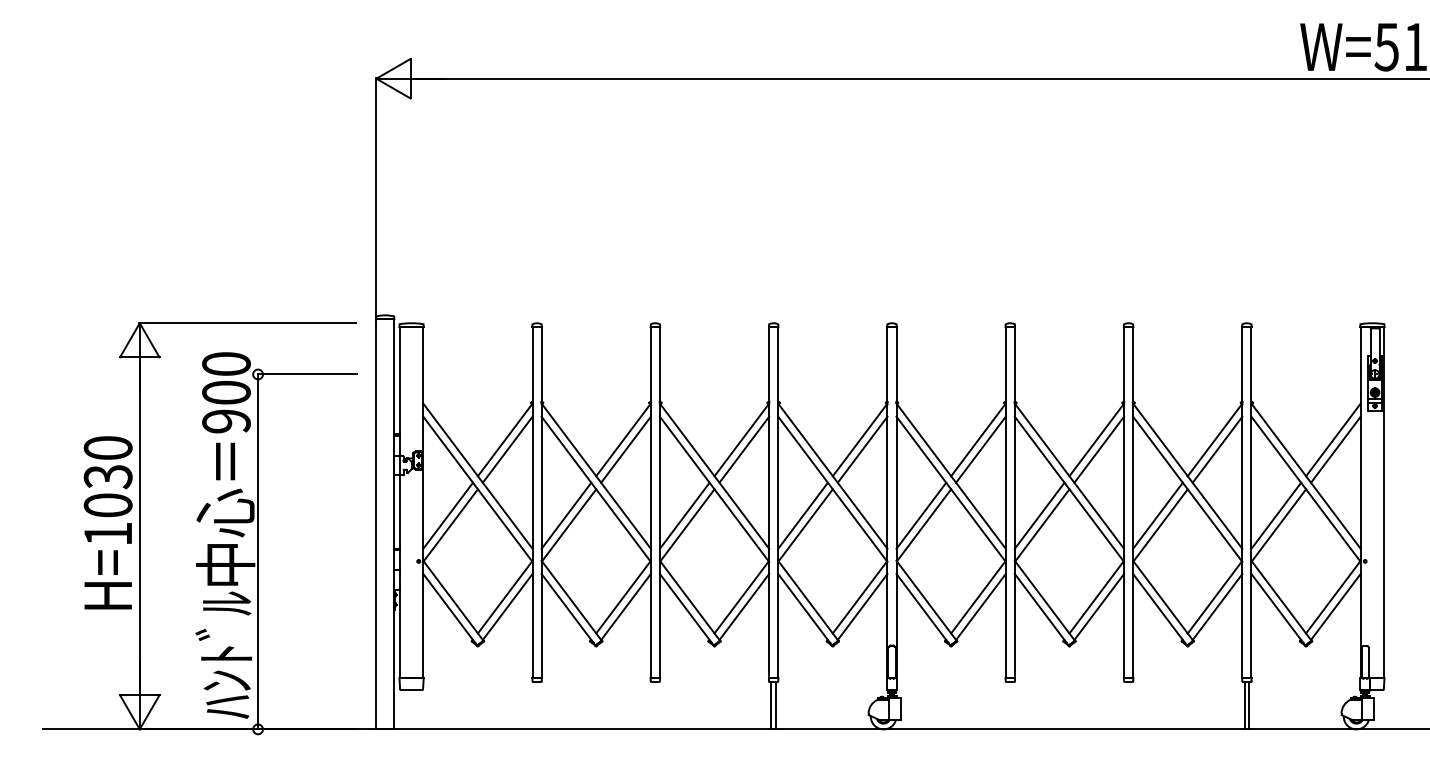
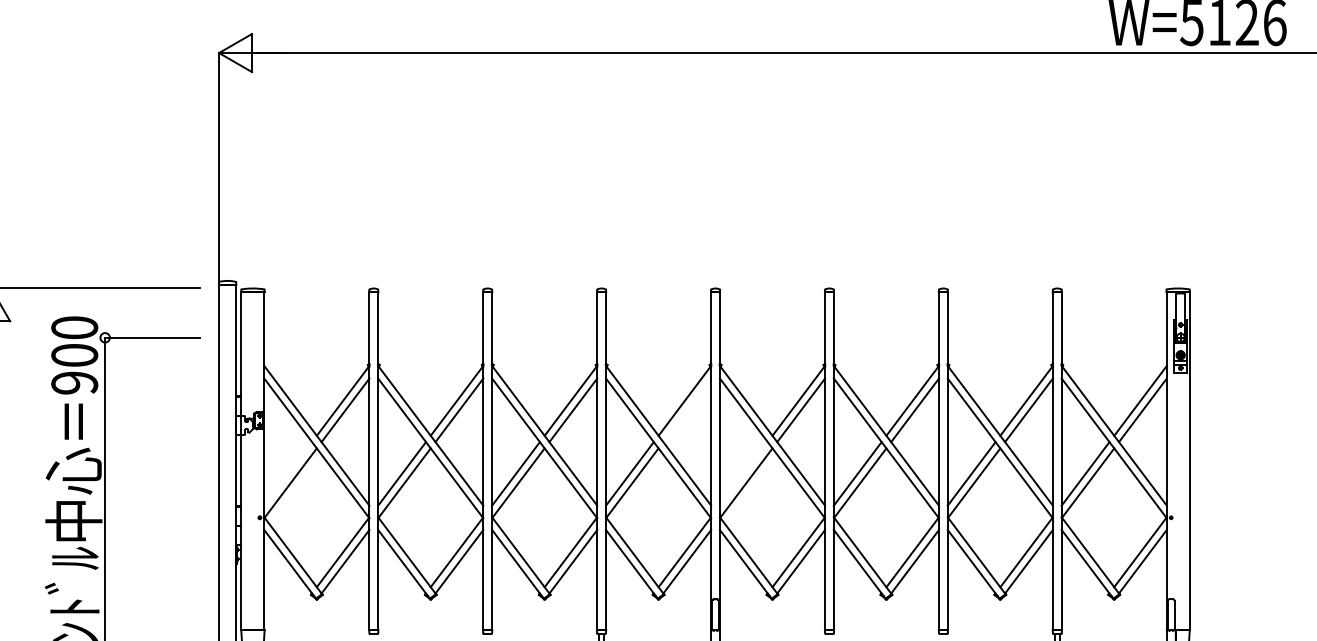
line: (862, 449) -> (687, 410), removed
line: (448, 515) -> (288, 473), removed
line: (921, 515) -> (743, 473), removed

